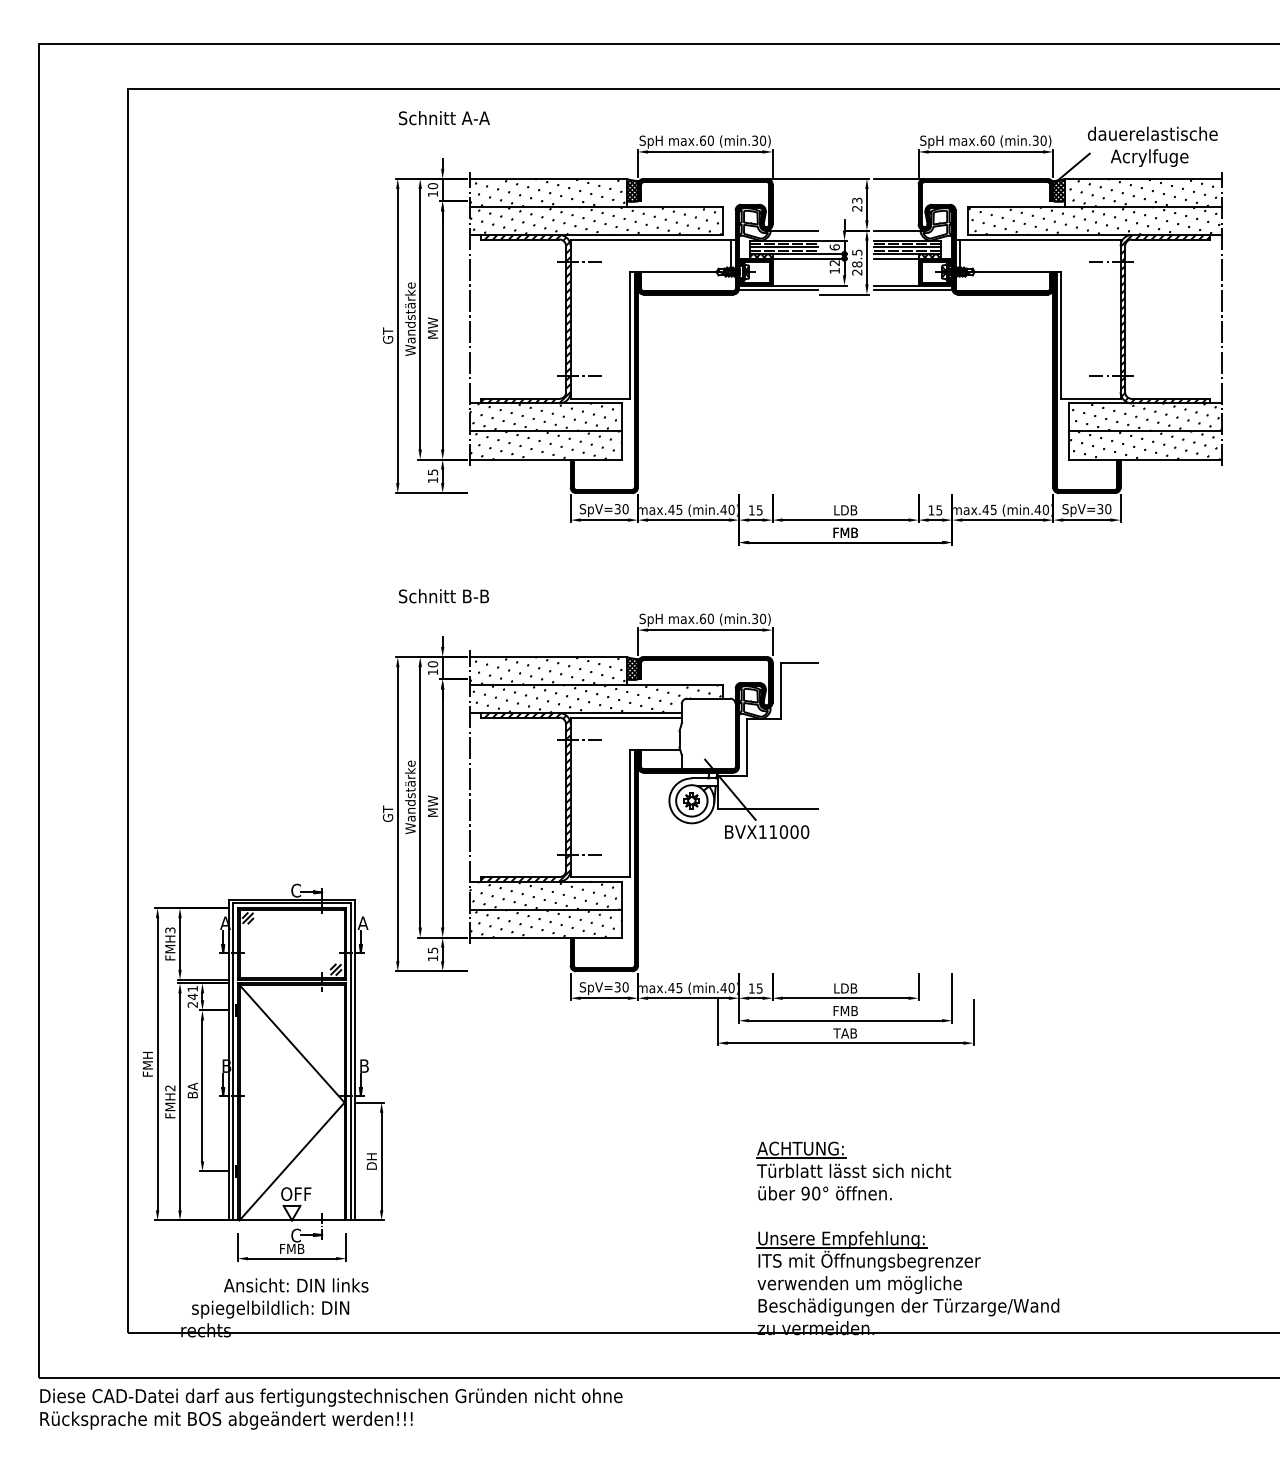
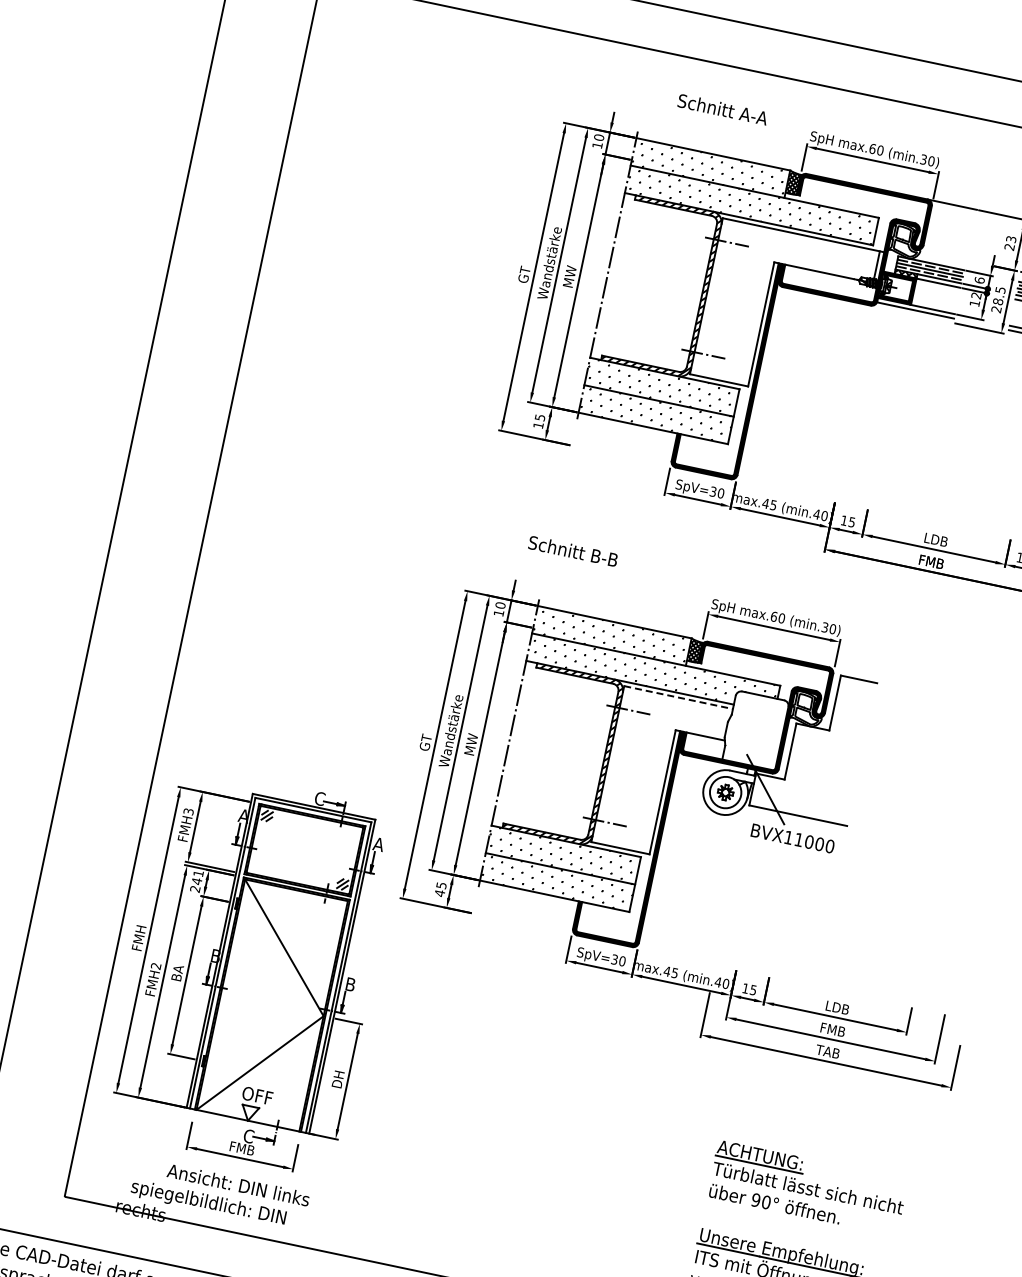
text: (444, 118) -> (723, 109), moved
line: (791, 230) -> (940, 254), removed
text: (443, 596) -> (572, 551), moved
line: (626, 717) -> (678, 697), solid -> dashed
text: (432, 958) -> (439, 893), 15 -> 45

